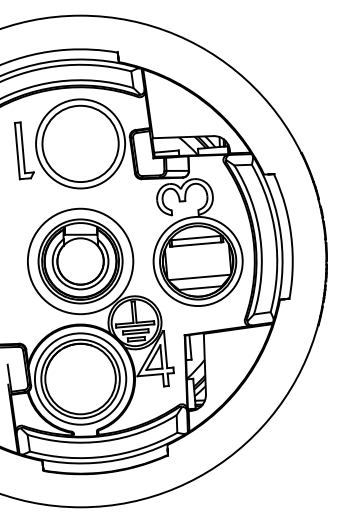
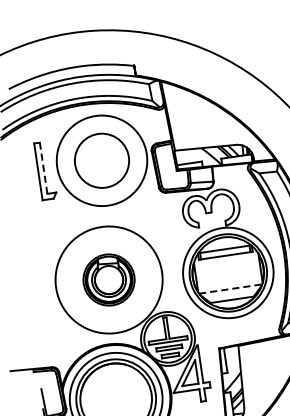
circle: (80, 143) -> (101, 160), size x0.7
line: (22, 147) -> (43, 167), solid -> dashed
part: (80, 261) -> (109, 280), size x0.6
line: (200, 277) -> (231, 289), solid -> dashed

